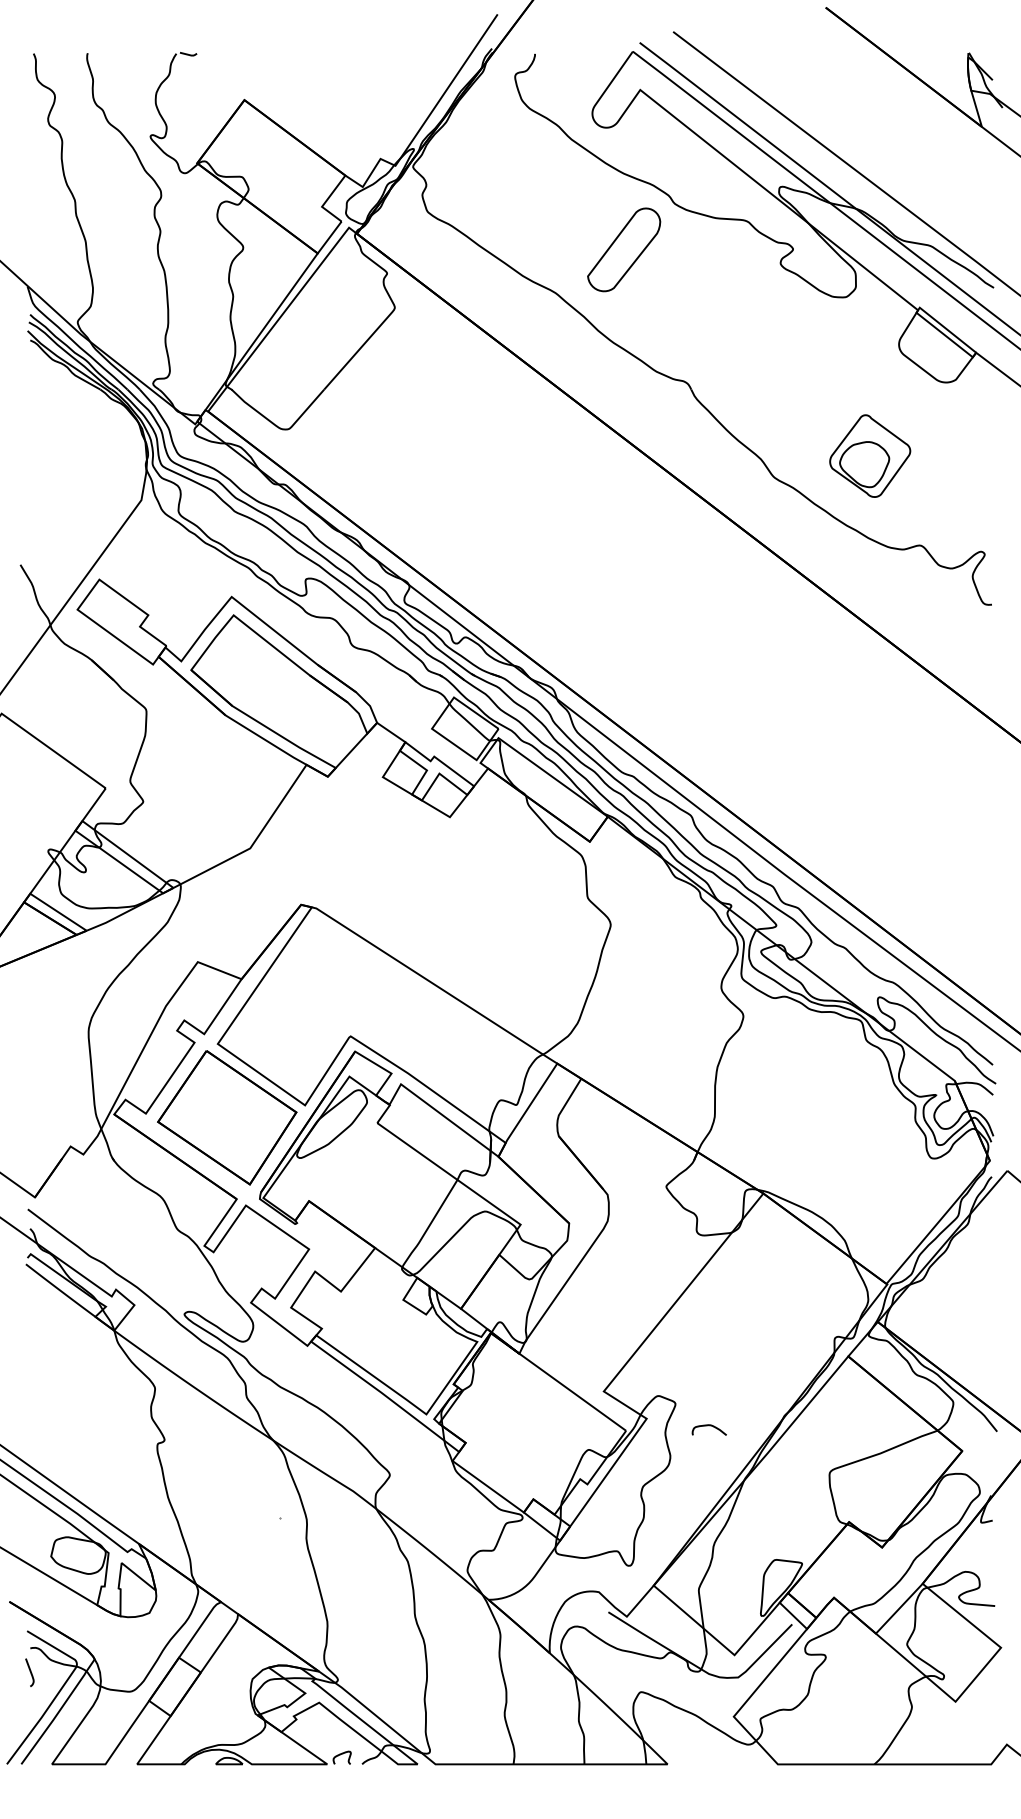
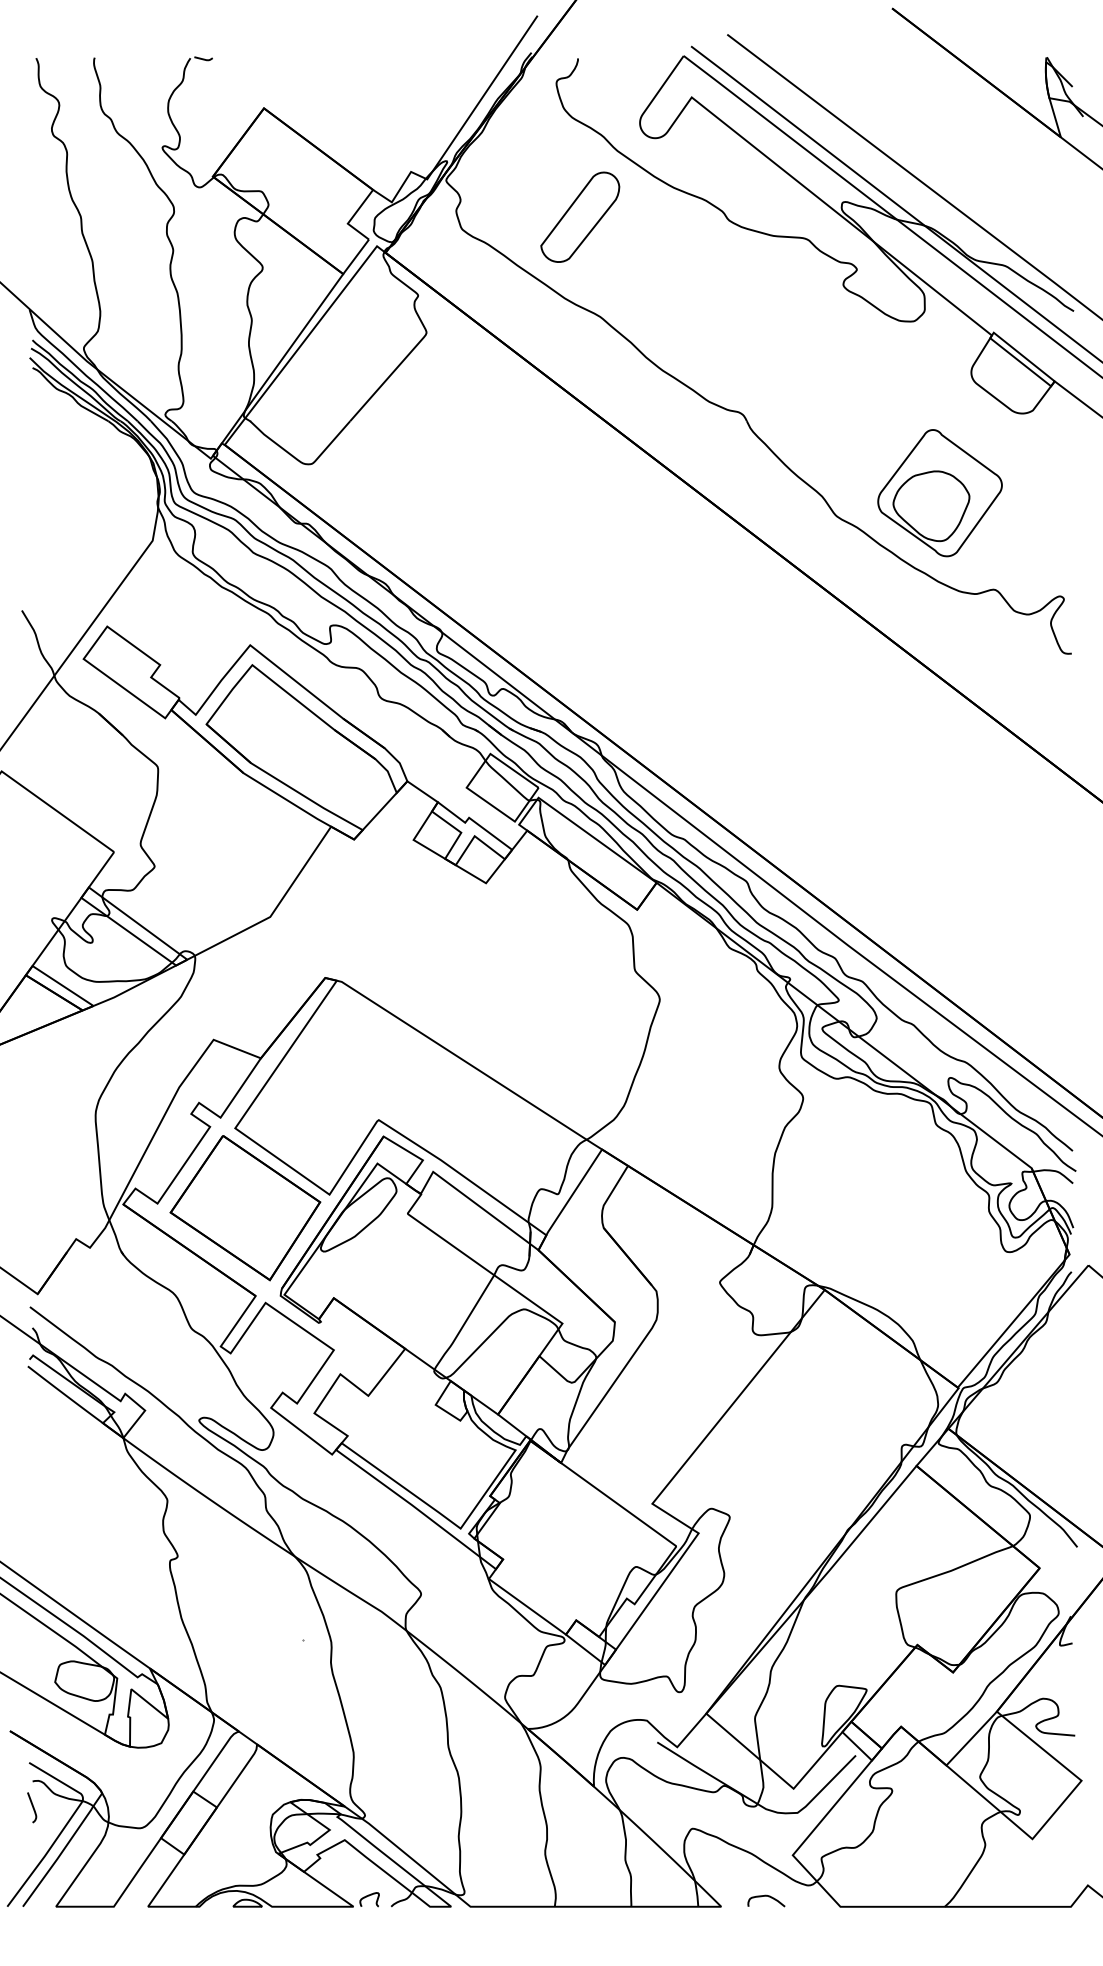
part: (624, 249) -> (580, 216), moved
part: (870, 455) -> (940, 492), size x1.43
curve: (708, 1426) -> (765, 1897), moved

